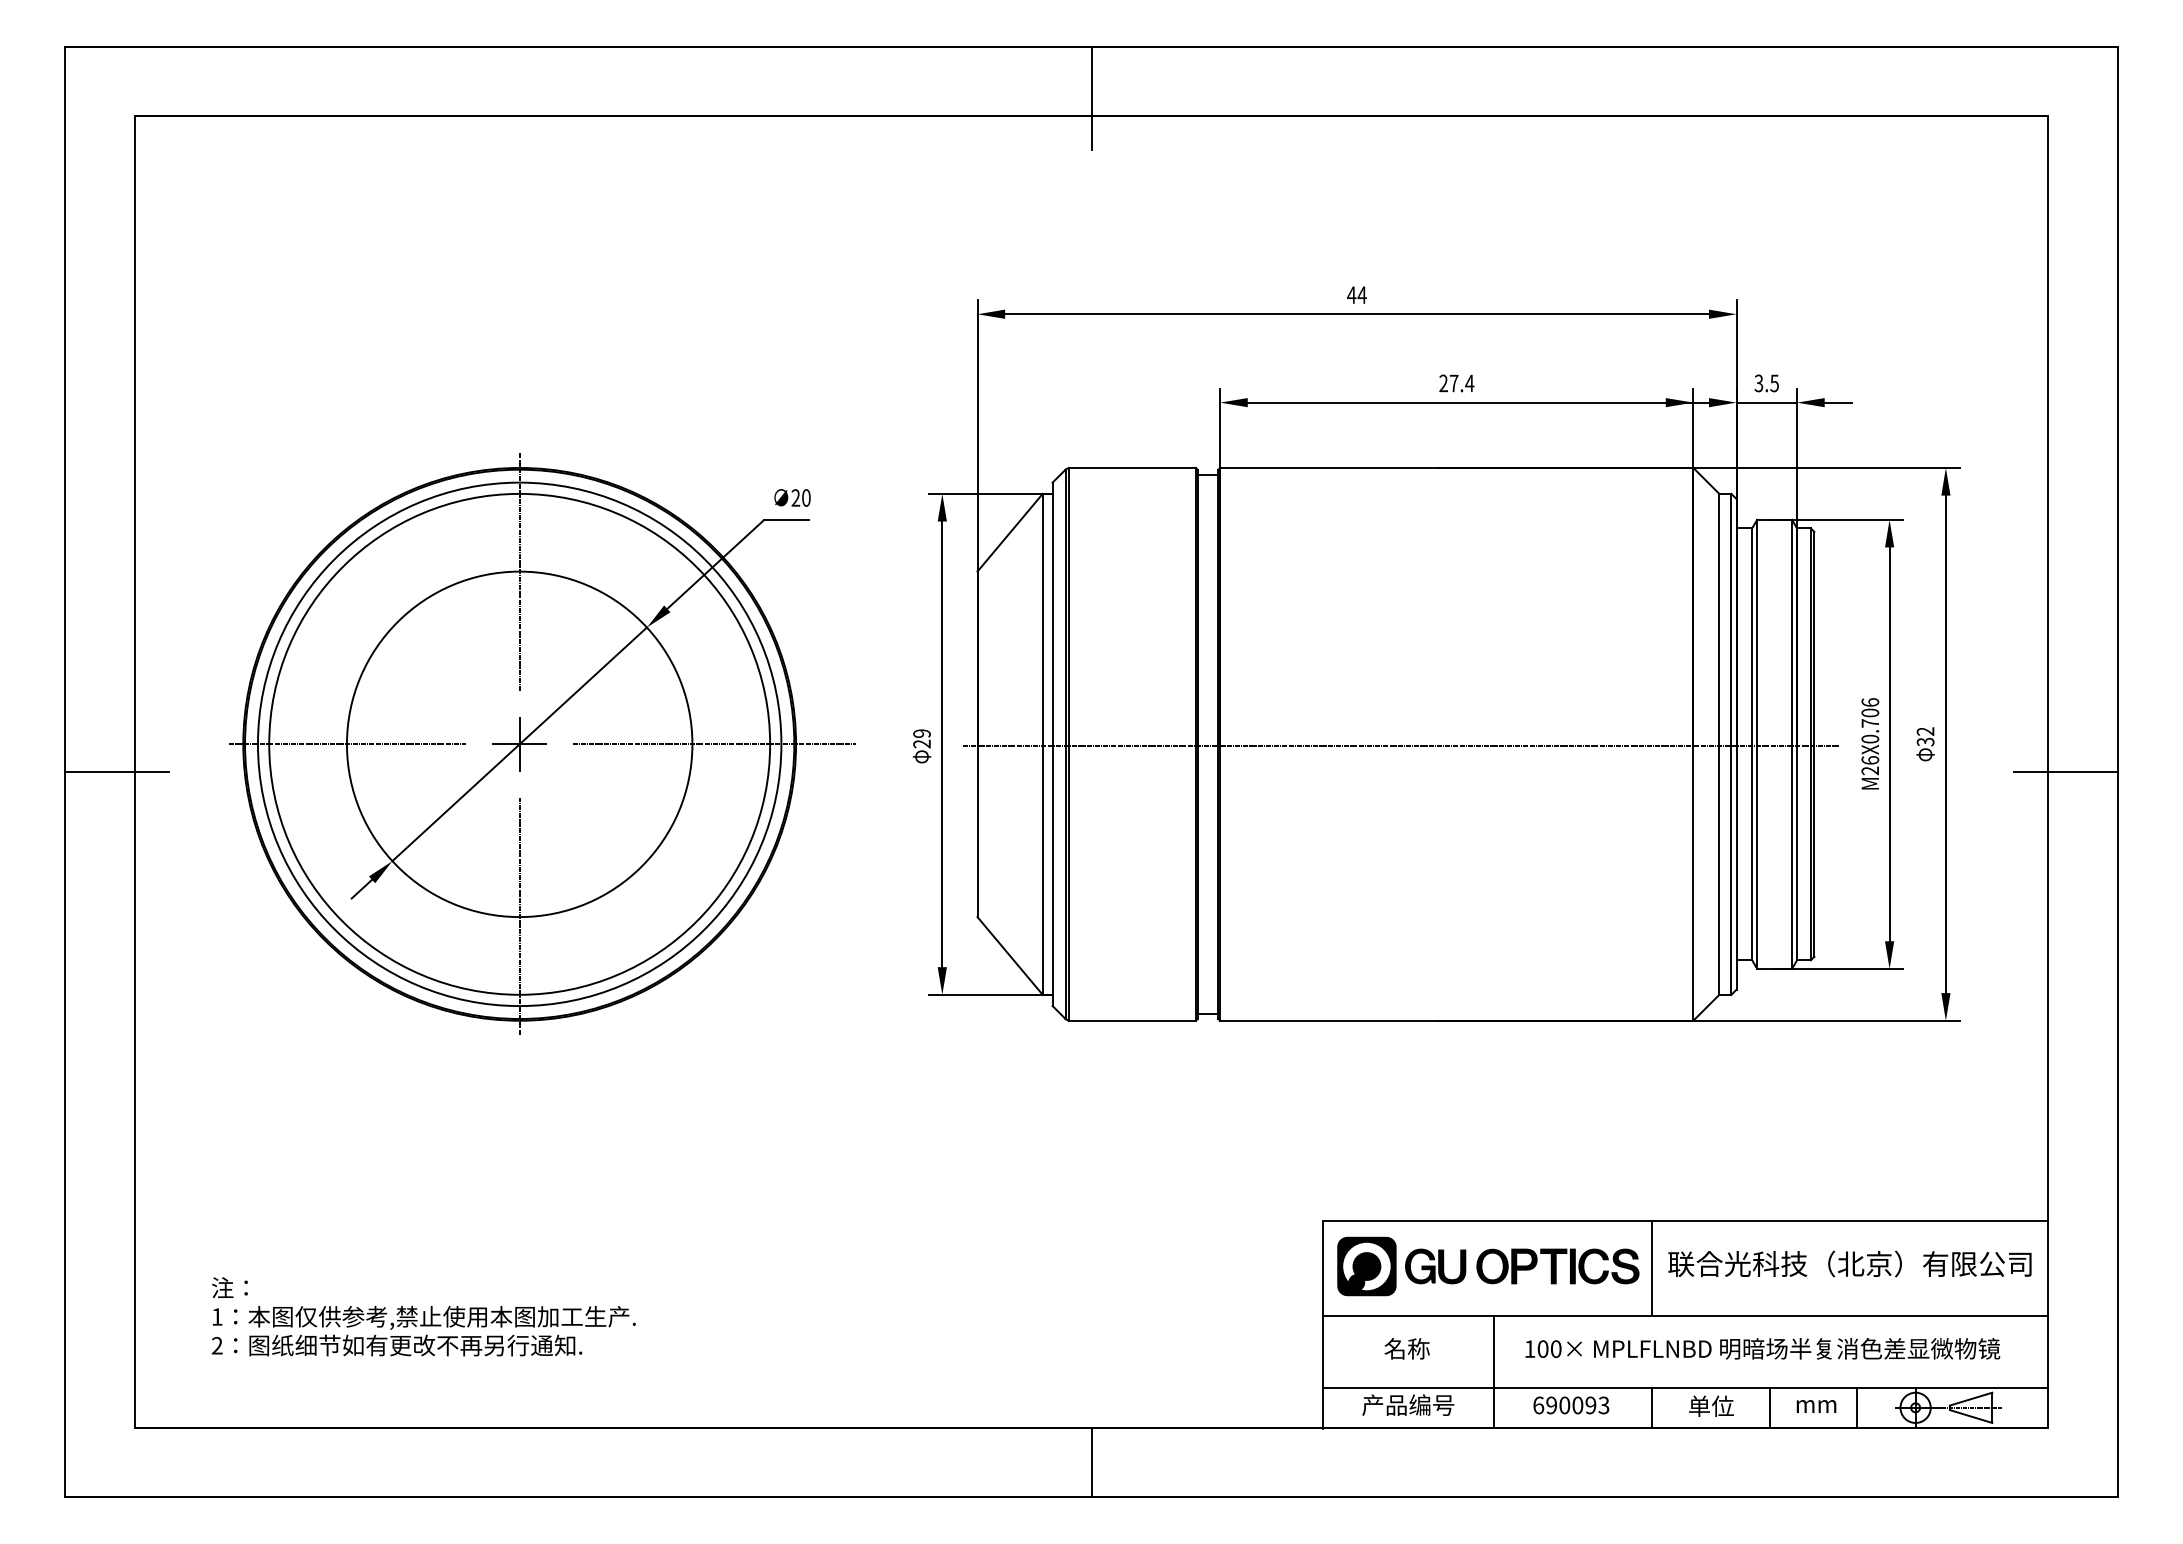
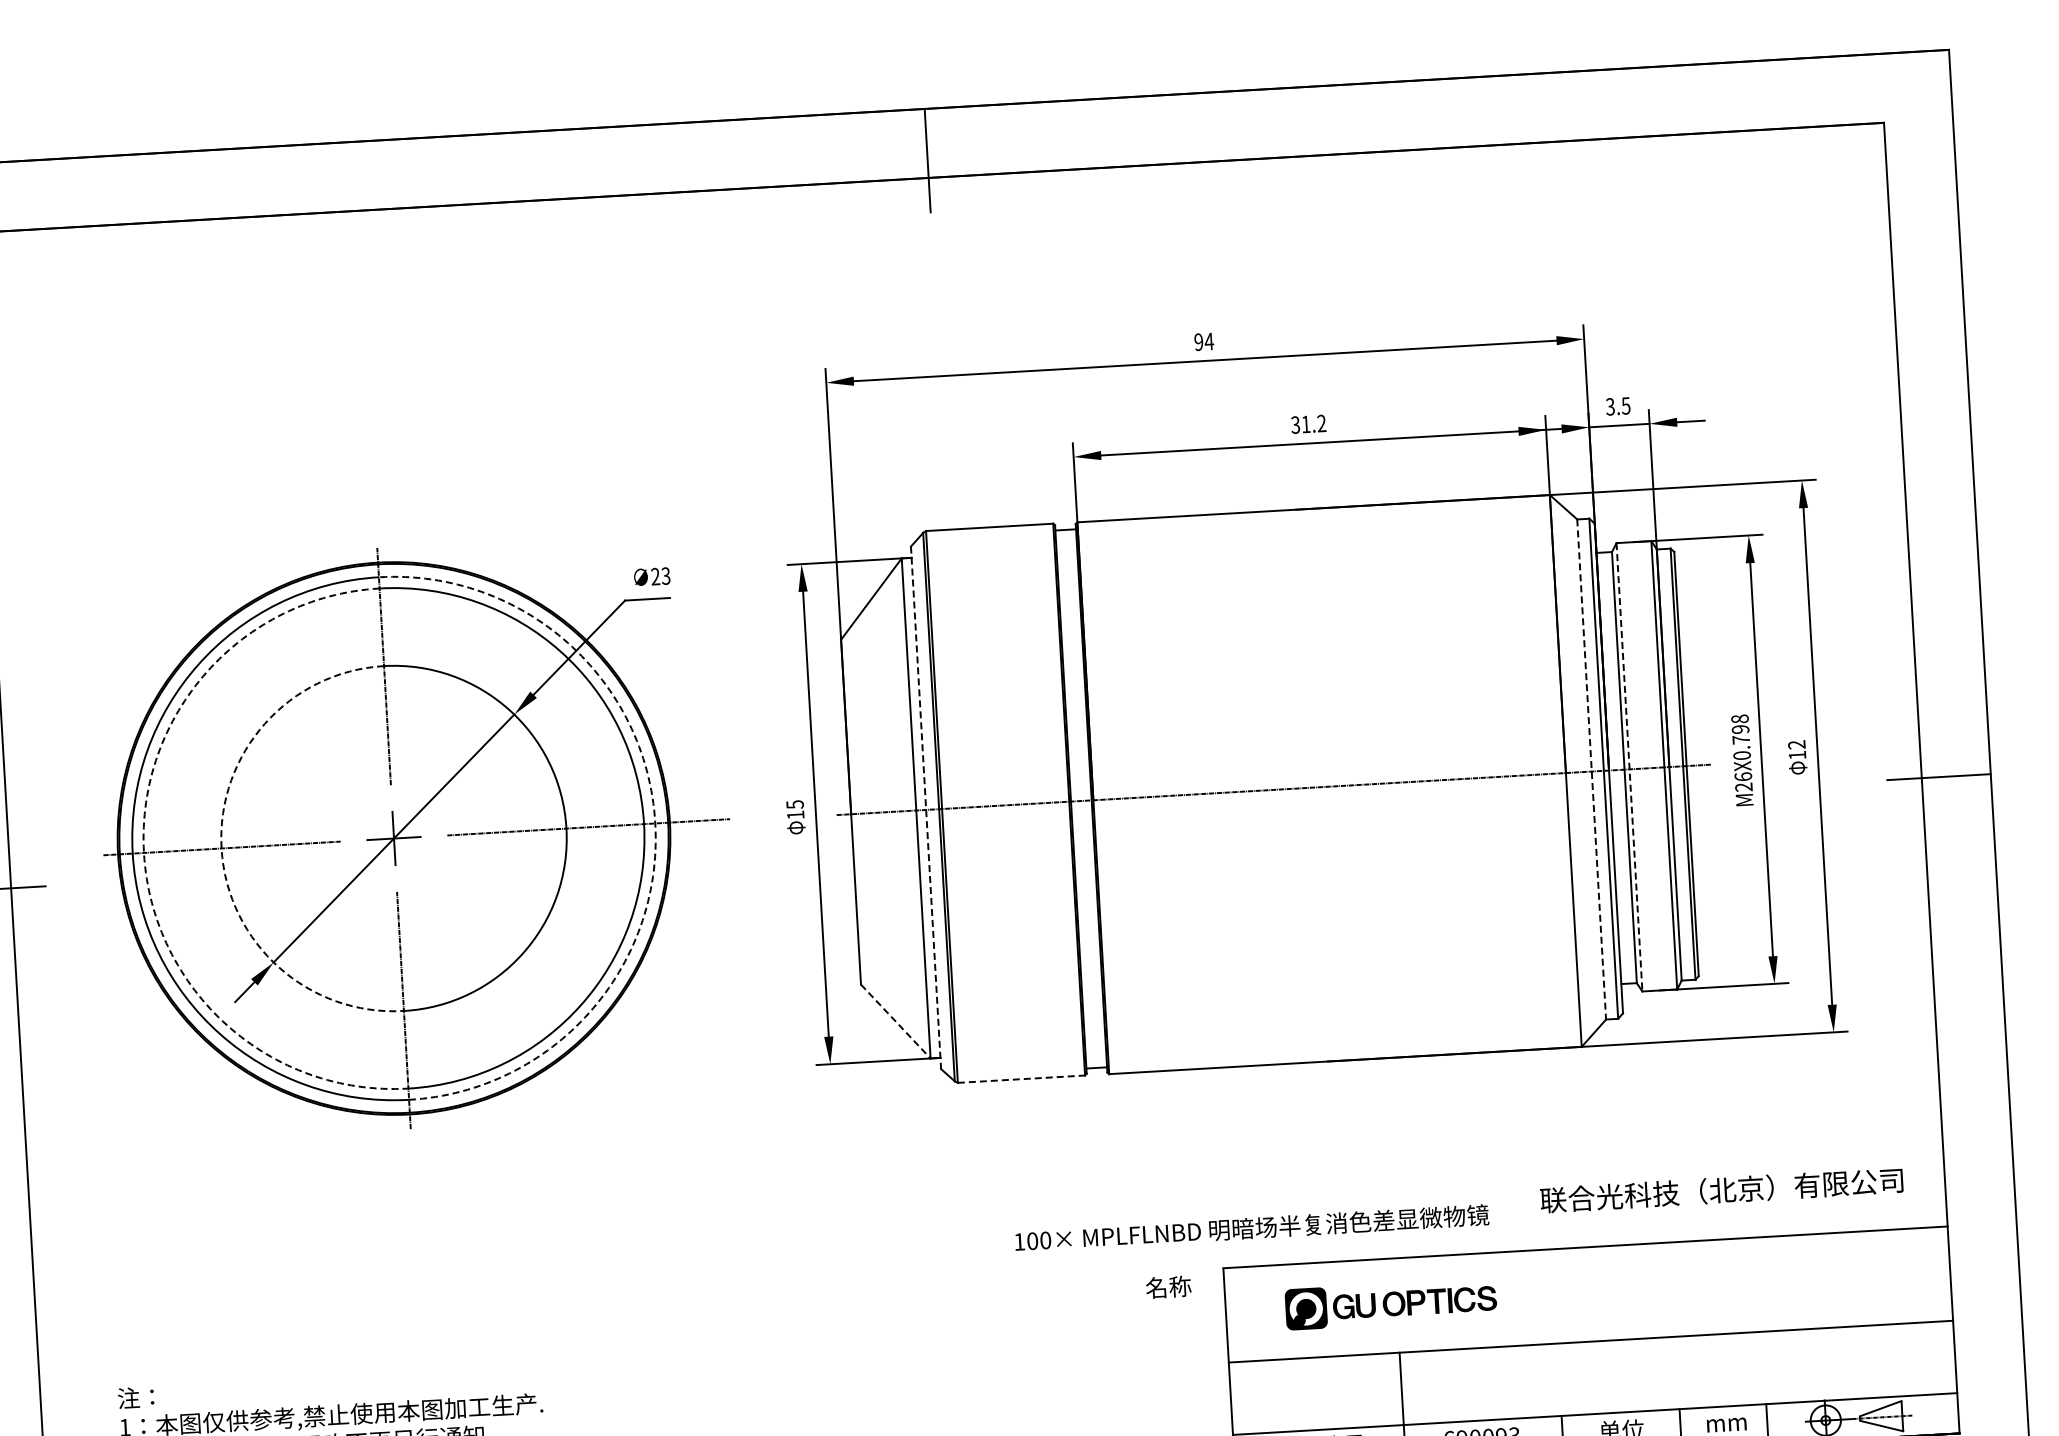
text: (1351, 294) -> (1198, 341), 44 -> 94
text: (1456, 383) -> (1308, 424), 27.4 -> 31.2
text: (806, 497) -> (666, 575), 20 -> 23
text: (1870, 707) -> (1740, 723), M26X0.706 -> M26X0.798
text: (921, 738) -> (794, 809), 29 -> 15
text: (1925, 741) -> (1797, 754), 32 -> 12
arc: (269, 744) -> (144, 853), solid -> dashed
arc: (346, 744) -> (221, 848), solid -> dashed
arc: (781, 744) -> (655, 823), solid -> dashed
line: (1052, 744) -> (925, 808), solid -> dashed
line: (1719, 744) -> (1591, 769), solid -> dashed
line: (1757, 744) -> (1629, 767), solid -> dashed
line: (1010, 955) -> (896, 1021), solid -> dashed
line: (1132, 1020) -> (1021, 1078), solid -> dashed
text: (1849, 1263) -> (1721, 1189), moved
part: (1488, 1266) -> (1391, 1304), size x0.7
line: (1652, 1267) -> (1555, 1295), removed
text: (1406, 1348) -> (1167, 1286), moved
text: (1762, 1348) -> (1251, 1227), moved

